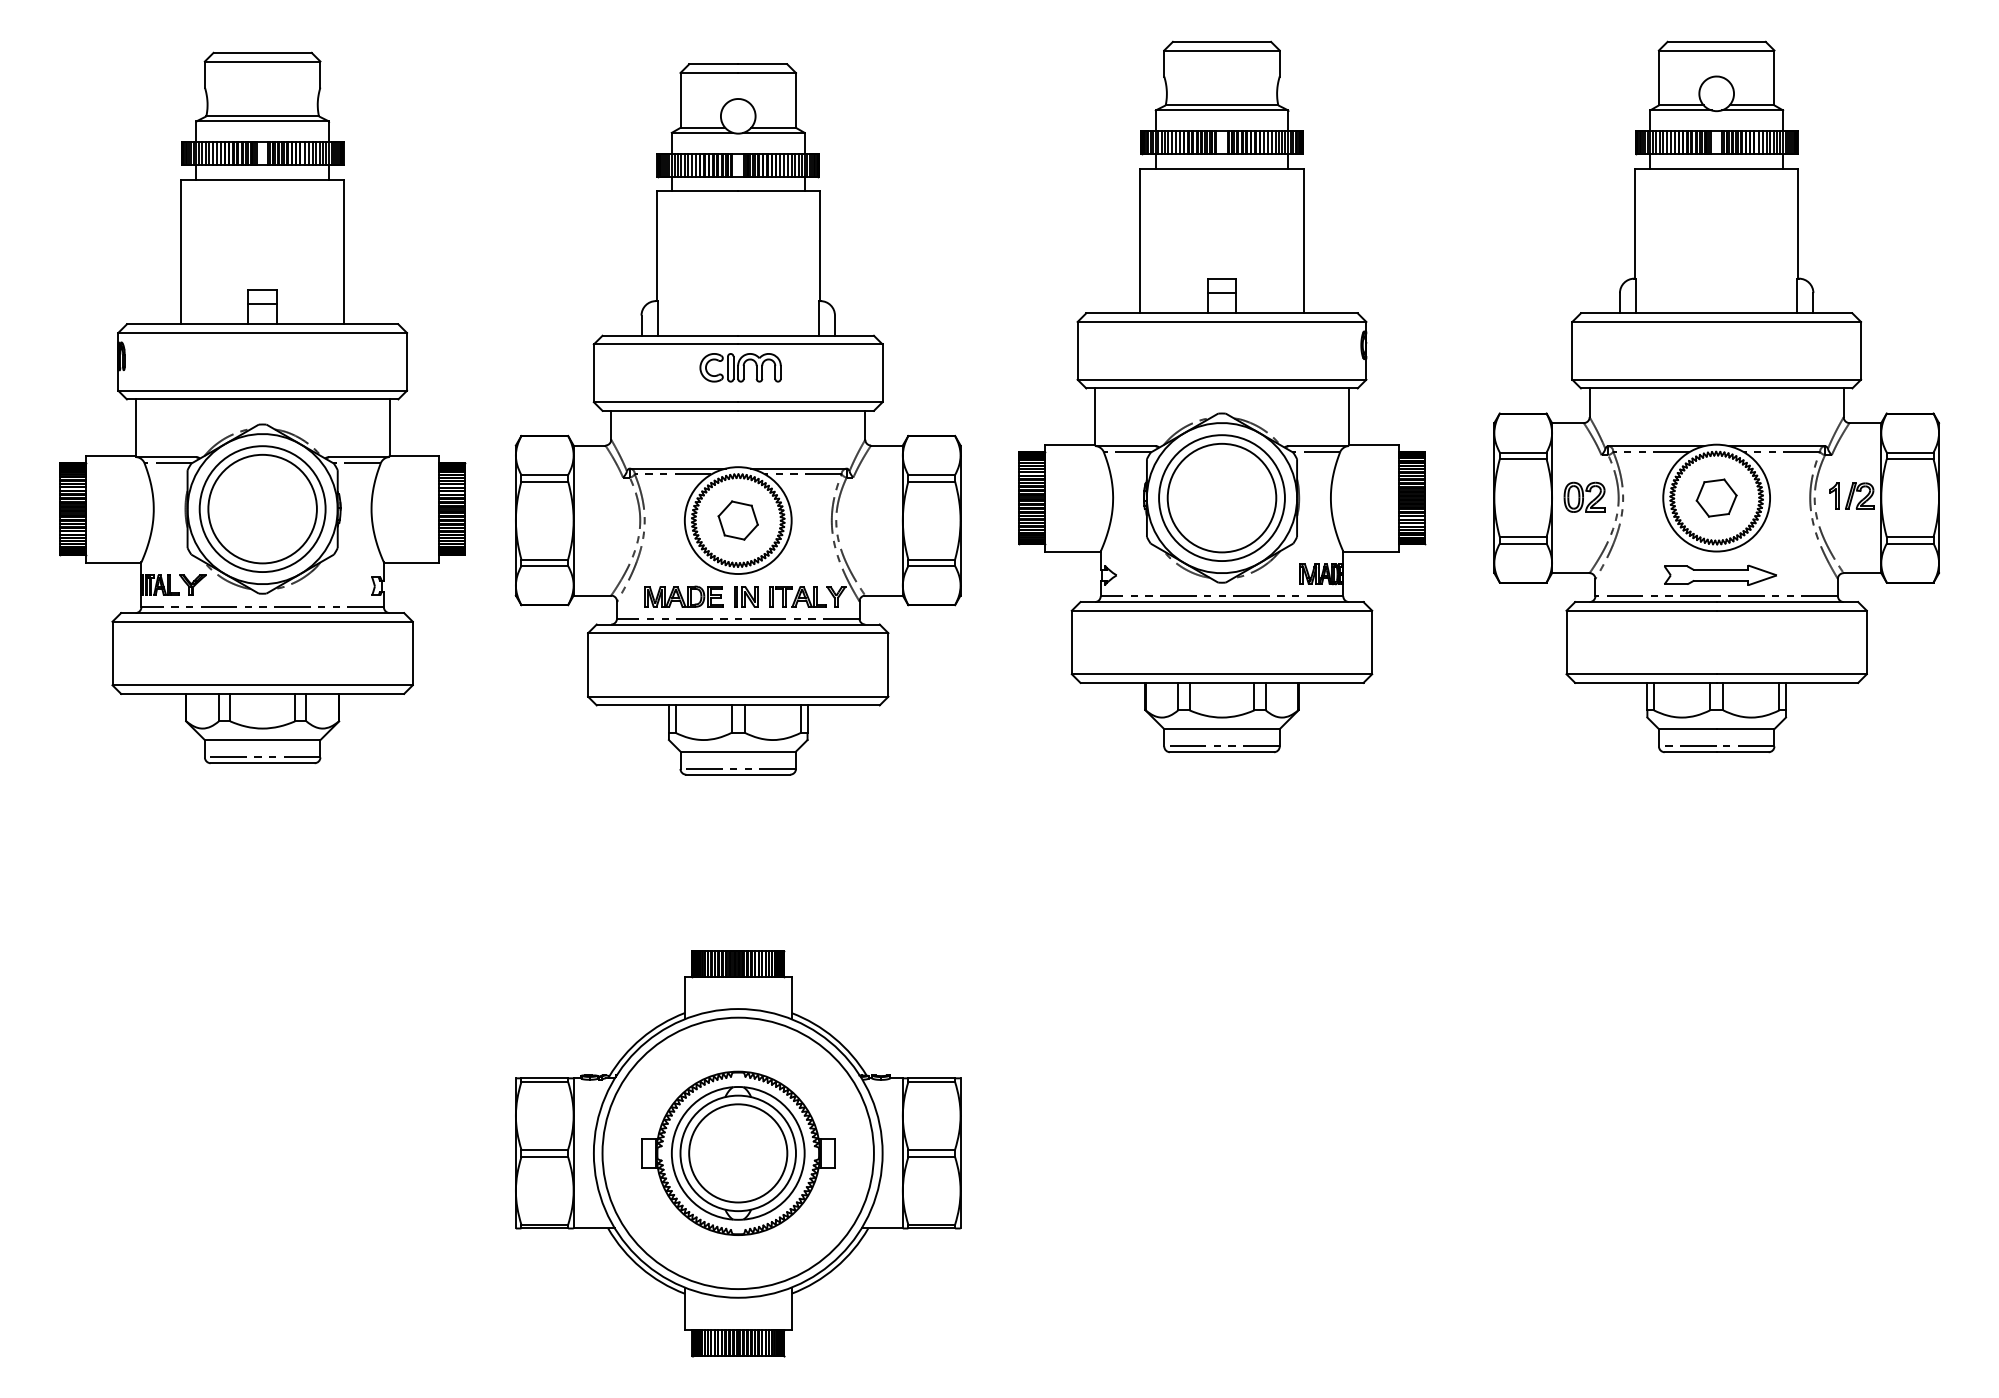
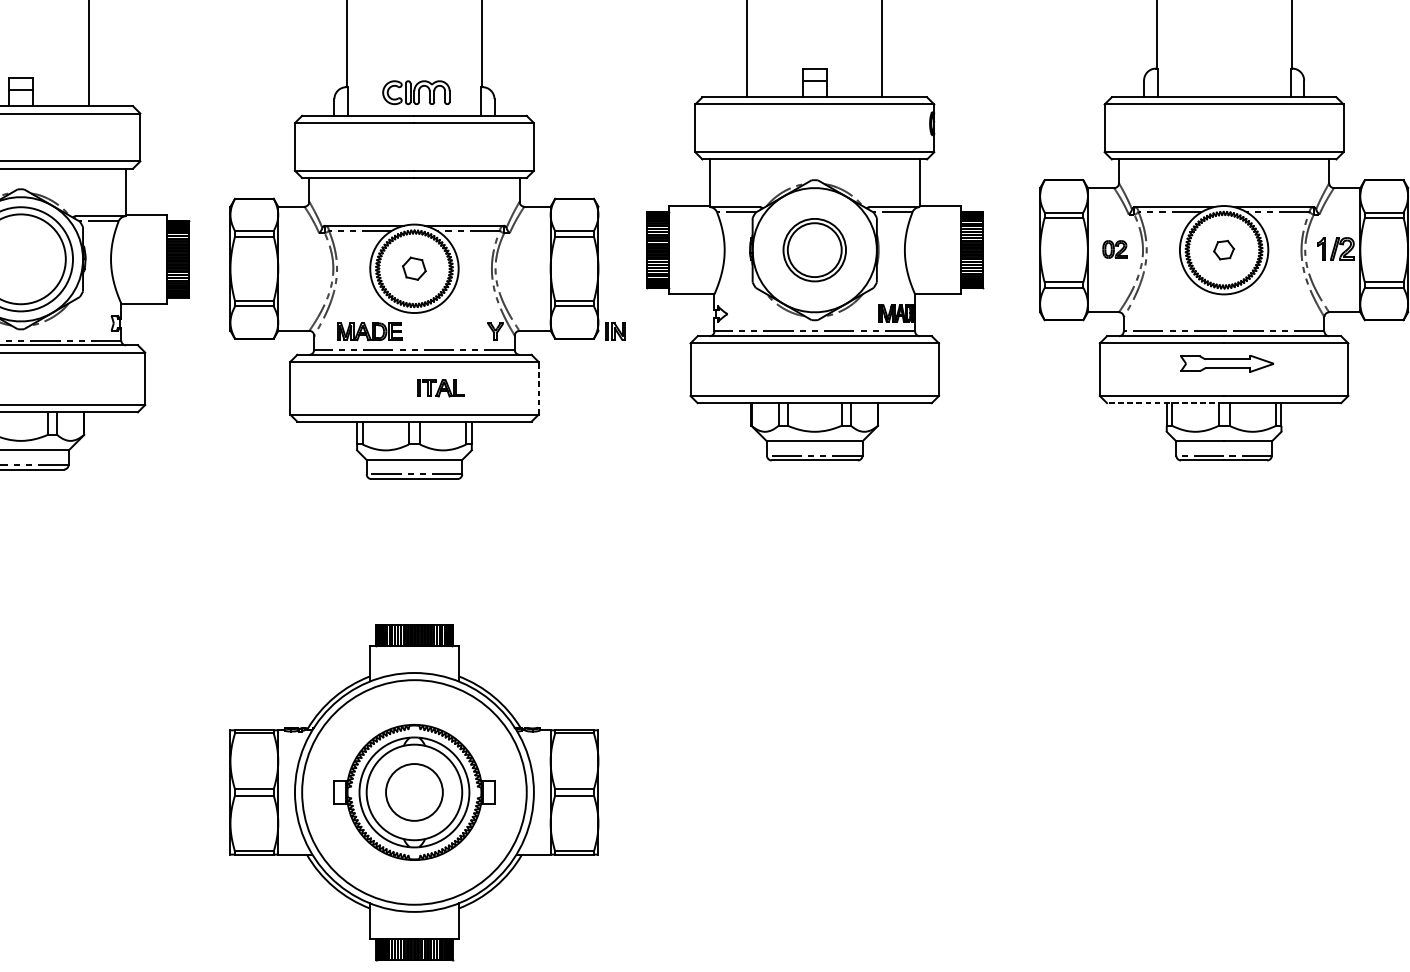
part: (740, 367) -> (416, 92), moved
part: (1584, 496) -> (1114, 248), size x0.7
part: (1221, 497) -> (814, 249), size x0.6
part: (1716, 497) -> (1223, 249), size x0.6
part: (737, 520) -> (413, 268), size x0.7
part: (1720, 574) -> (1227, 363), moved
part: (746, 596) -> (615, 331), moved
part: (797, 596) -> (440, 387), moved
line: (888, 664) -> (538, 387), solid -> dashed
line: (1645, 682) -> (1165, 402), solid -> dashed
circle: (738, 1153) -> (414, 792), size x0.7

